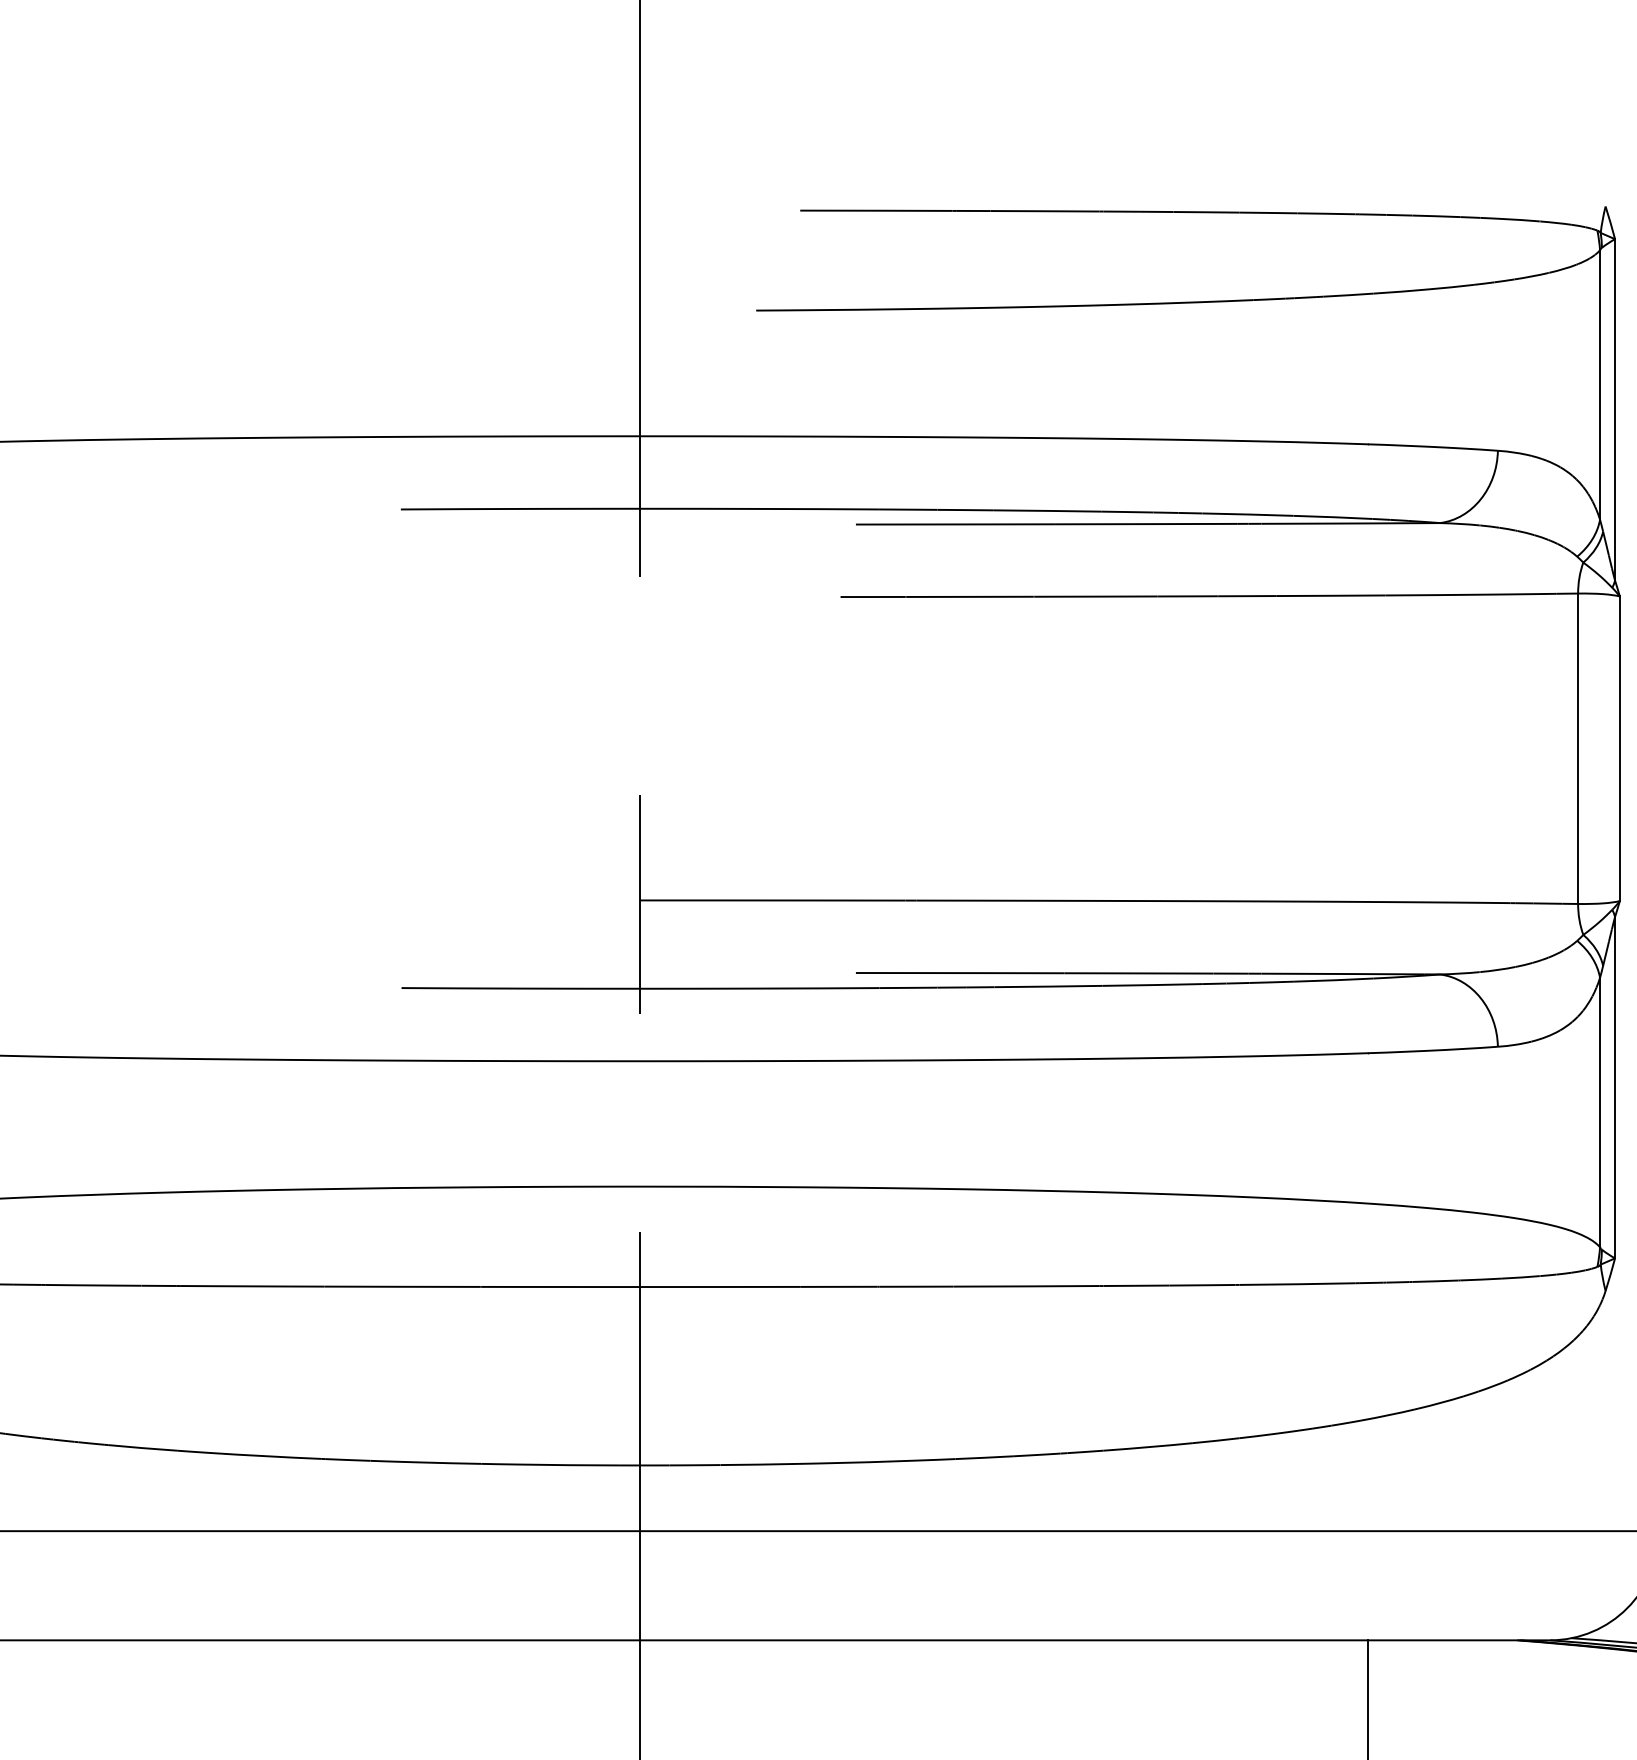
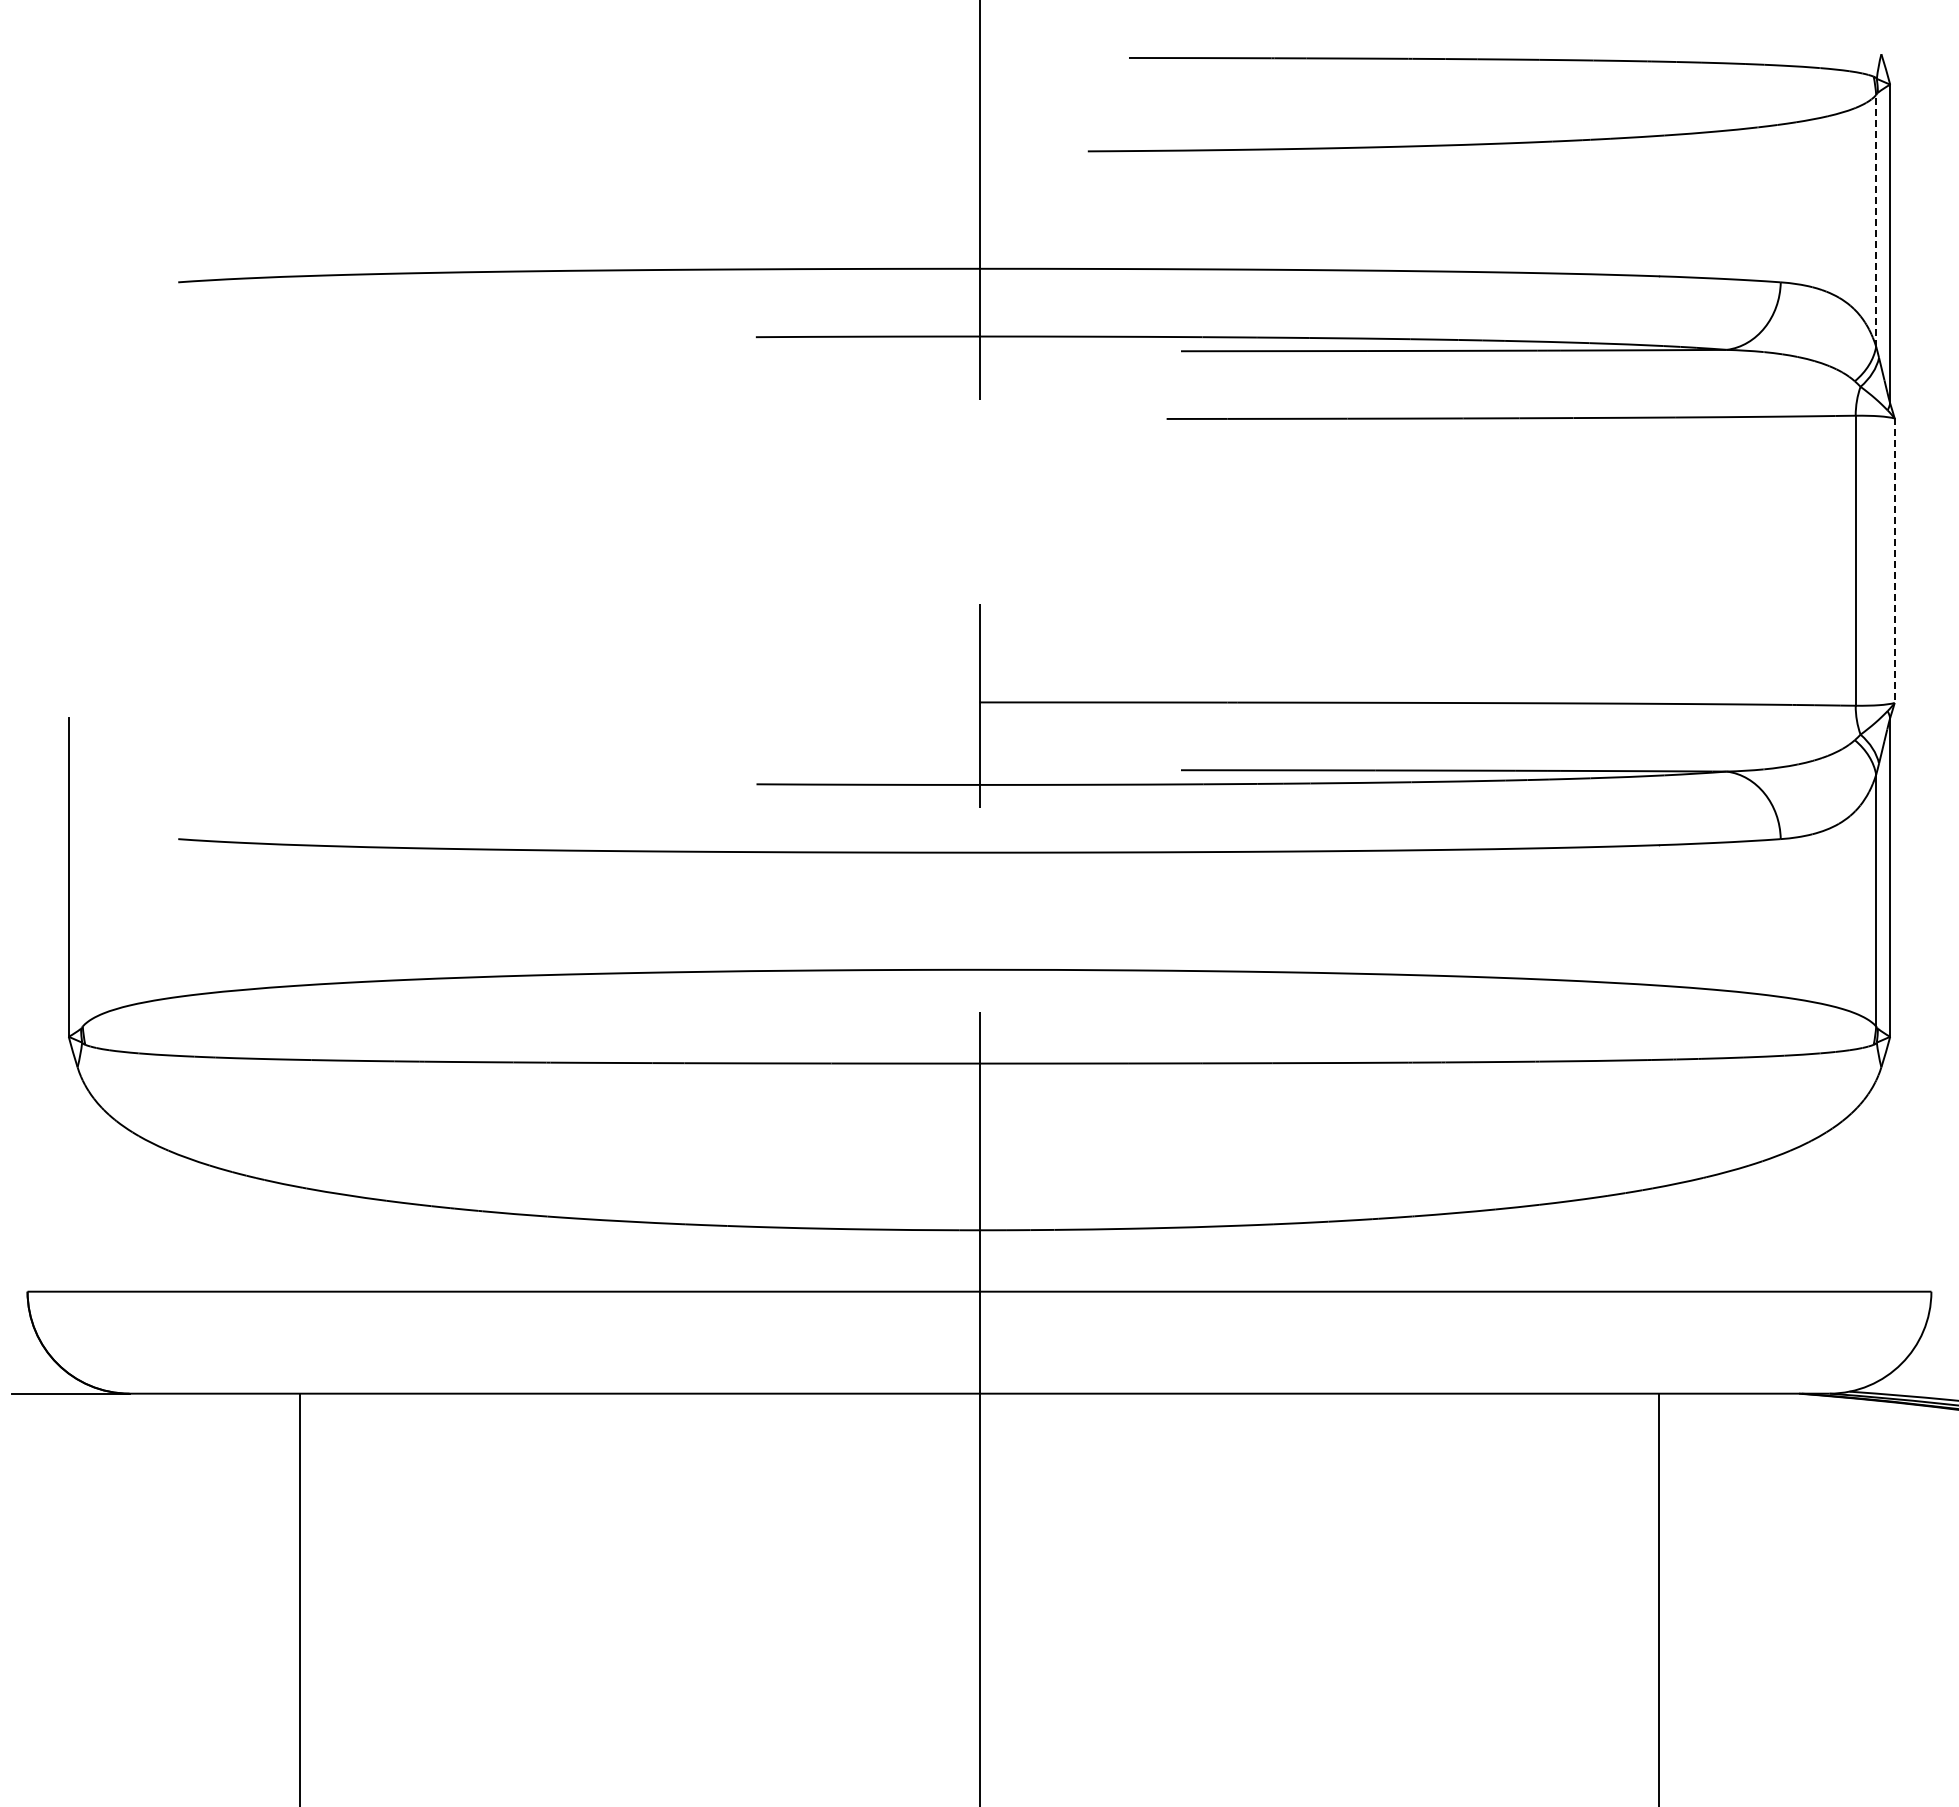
line: (1600, 384) -> (1876, 220), solid -> dashed
line: (1619, 749) -> (1894, 561), solid -> dashed

